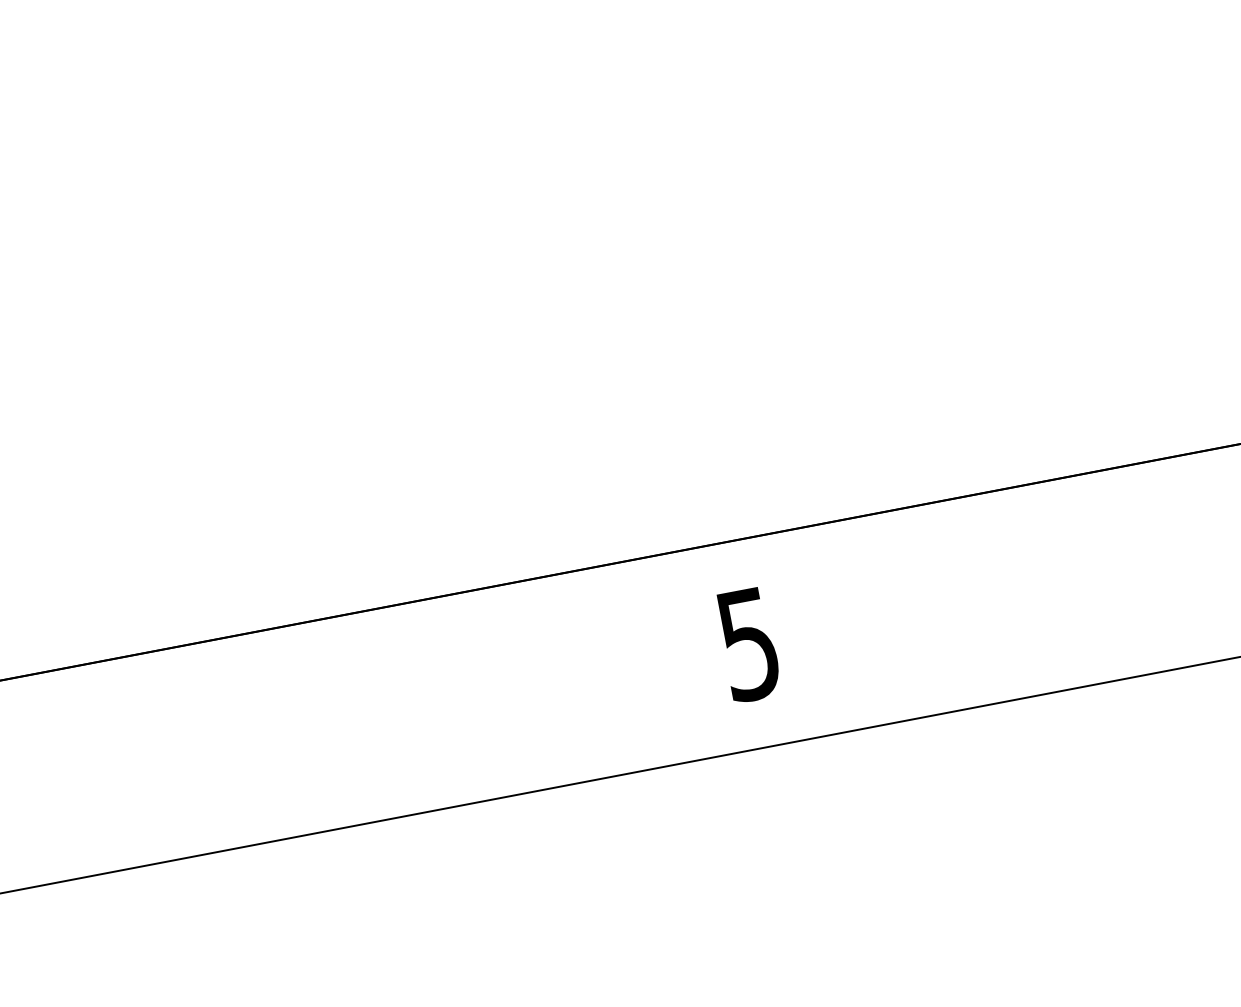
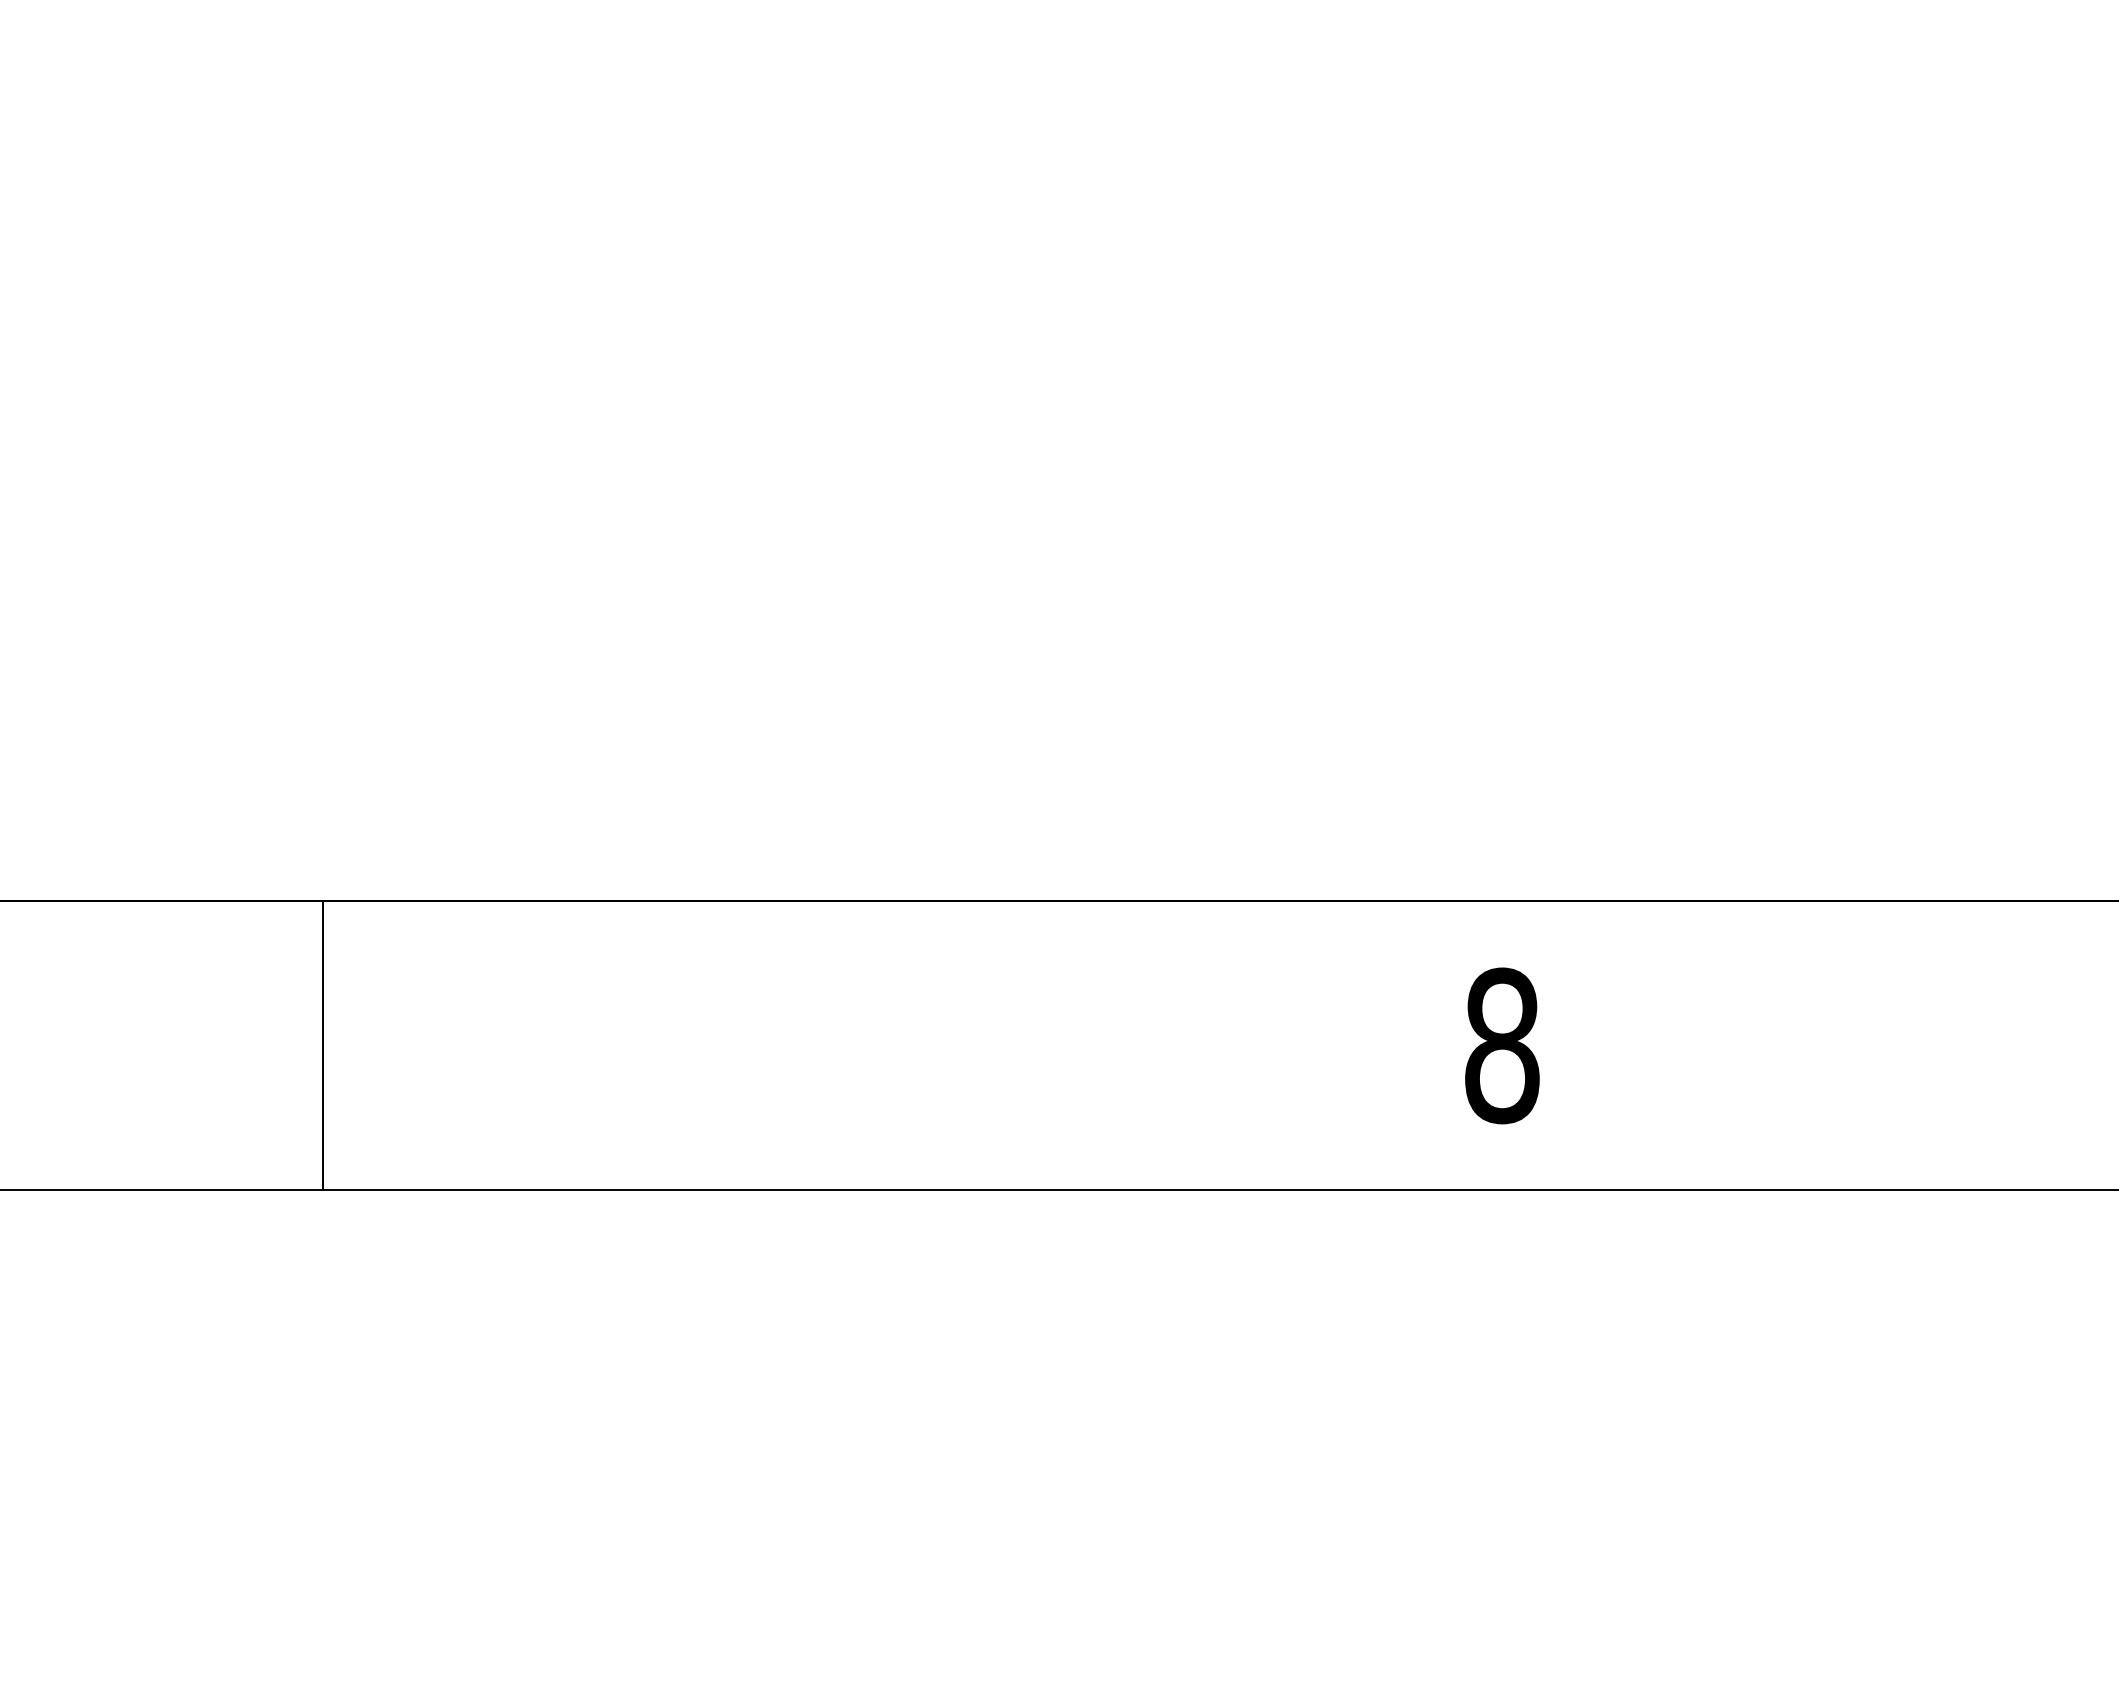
text: (749, 644) -> (1502, 1045), 5 -> 8

